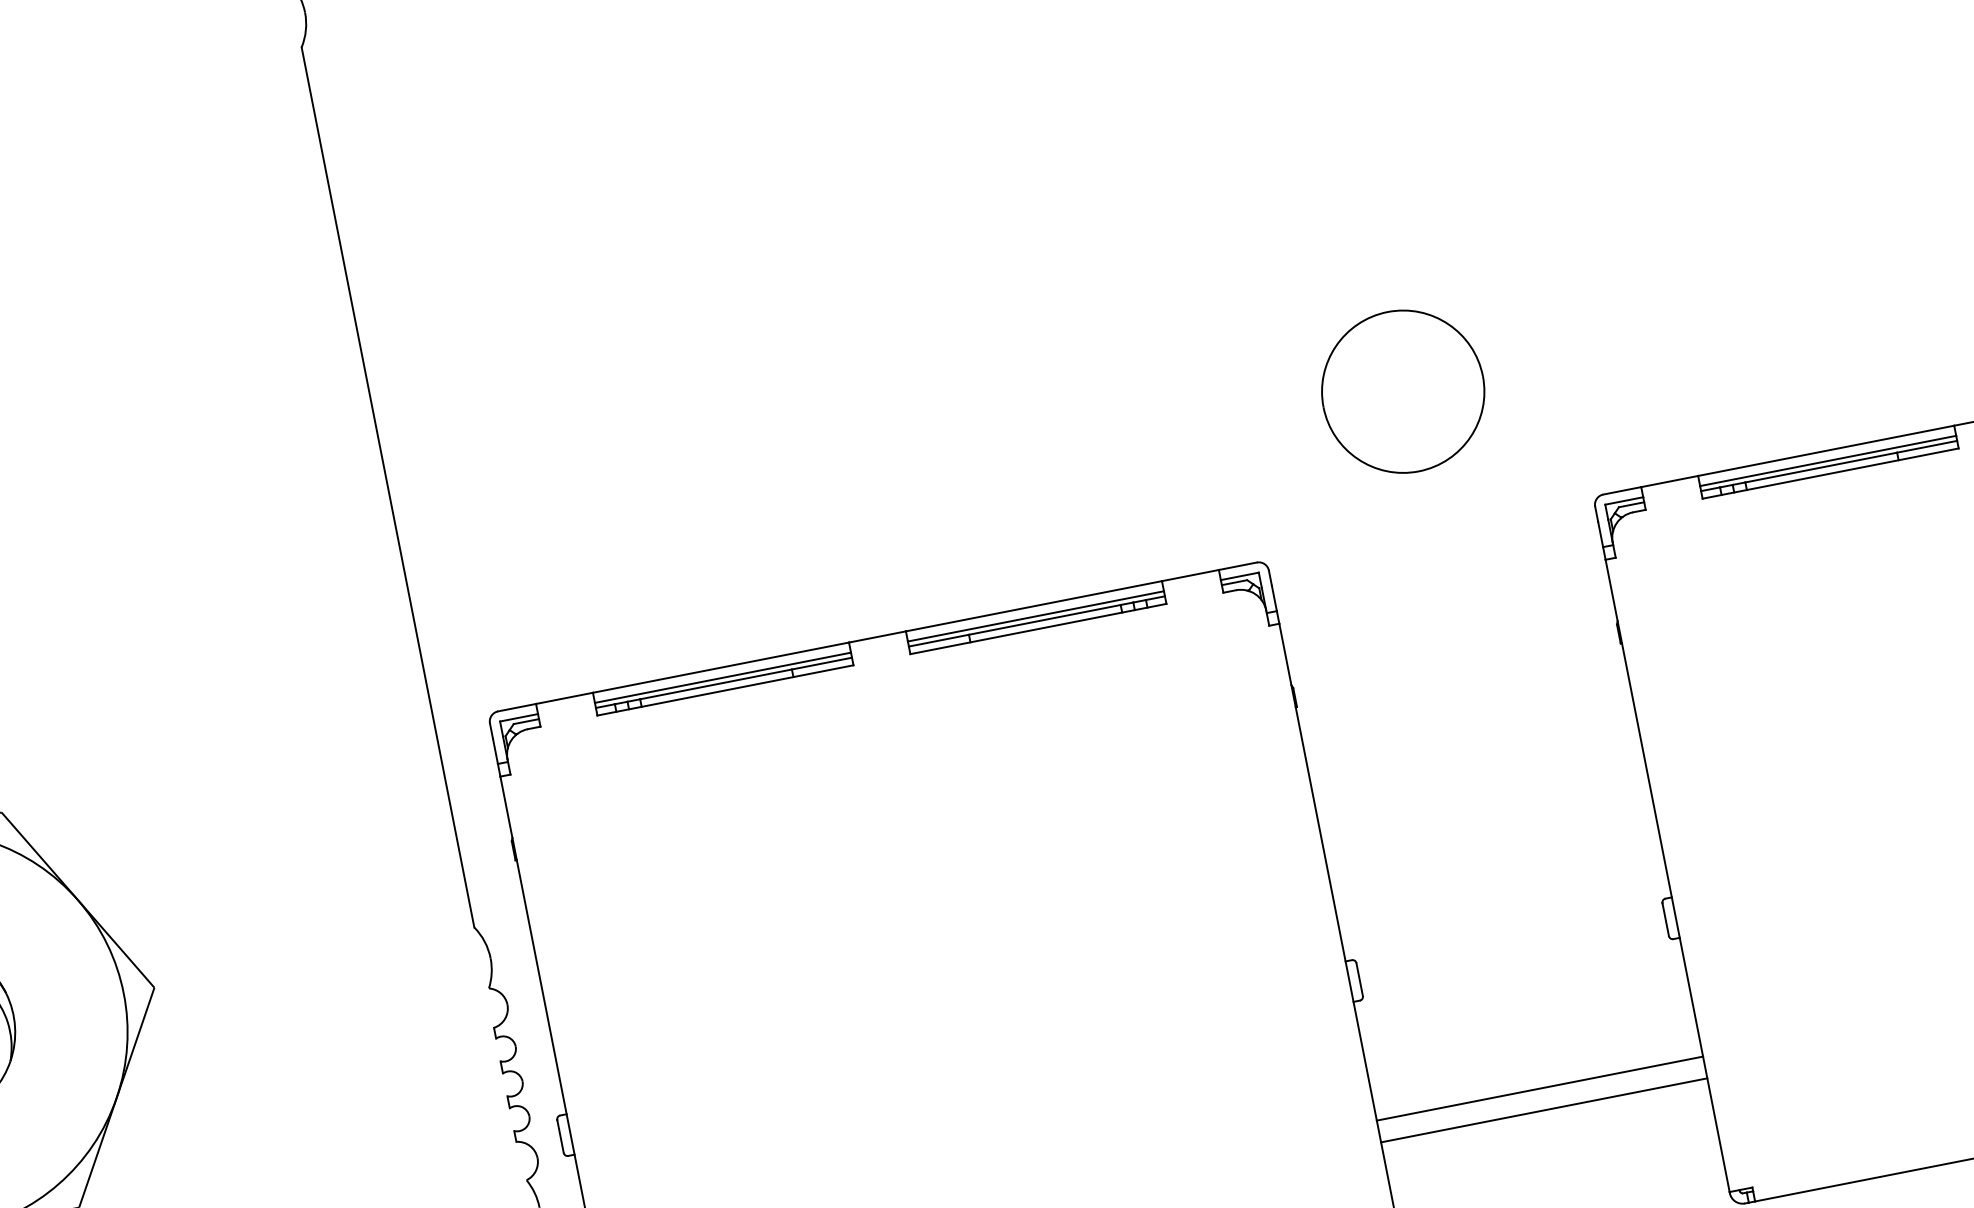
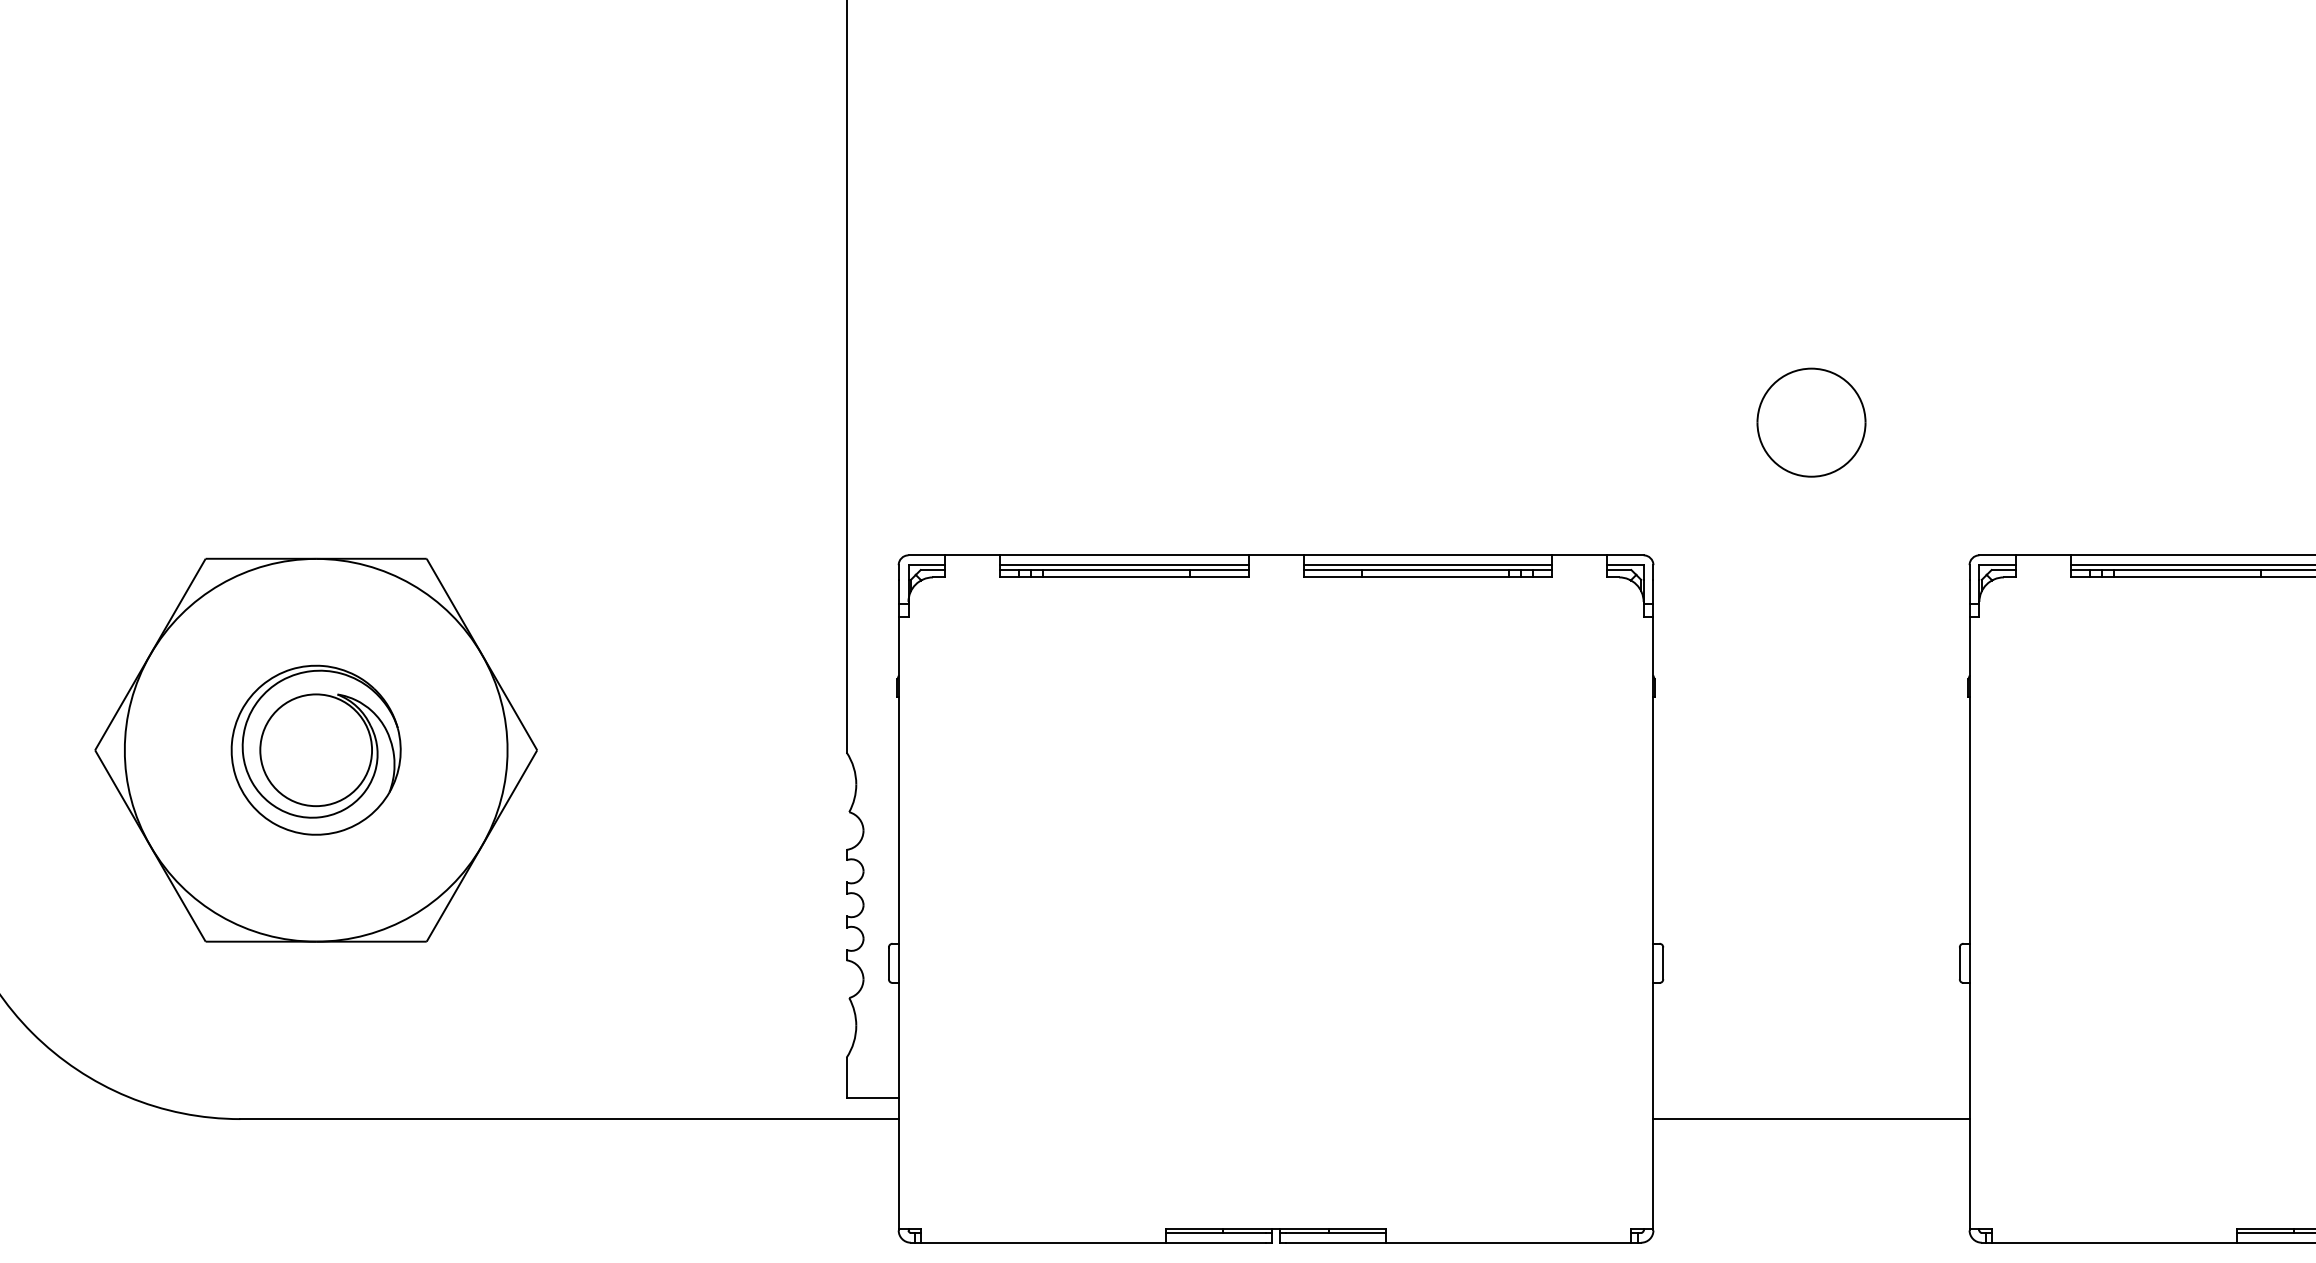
part: (1403, 391) -> (1811, 422), size x0.7
line: (1540, 1089) -> (1811, 1098), removed

